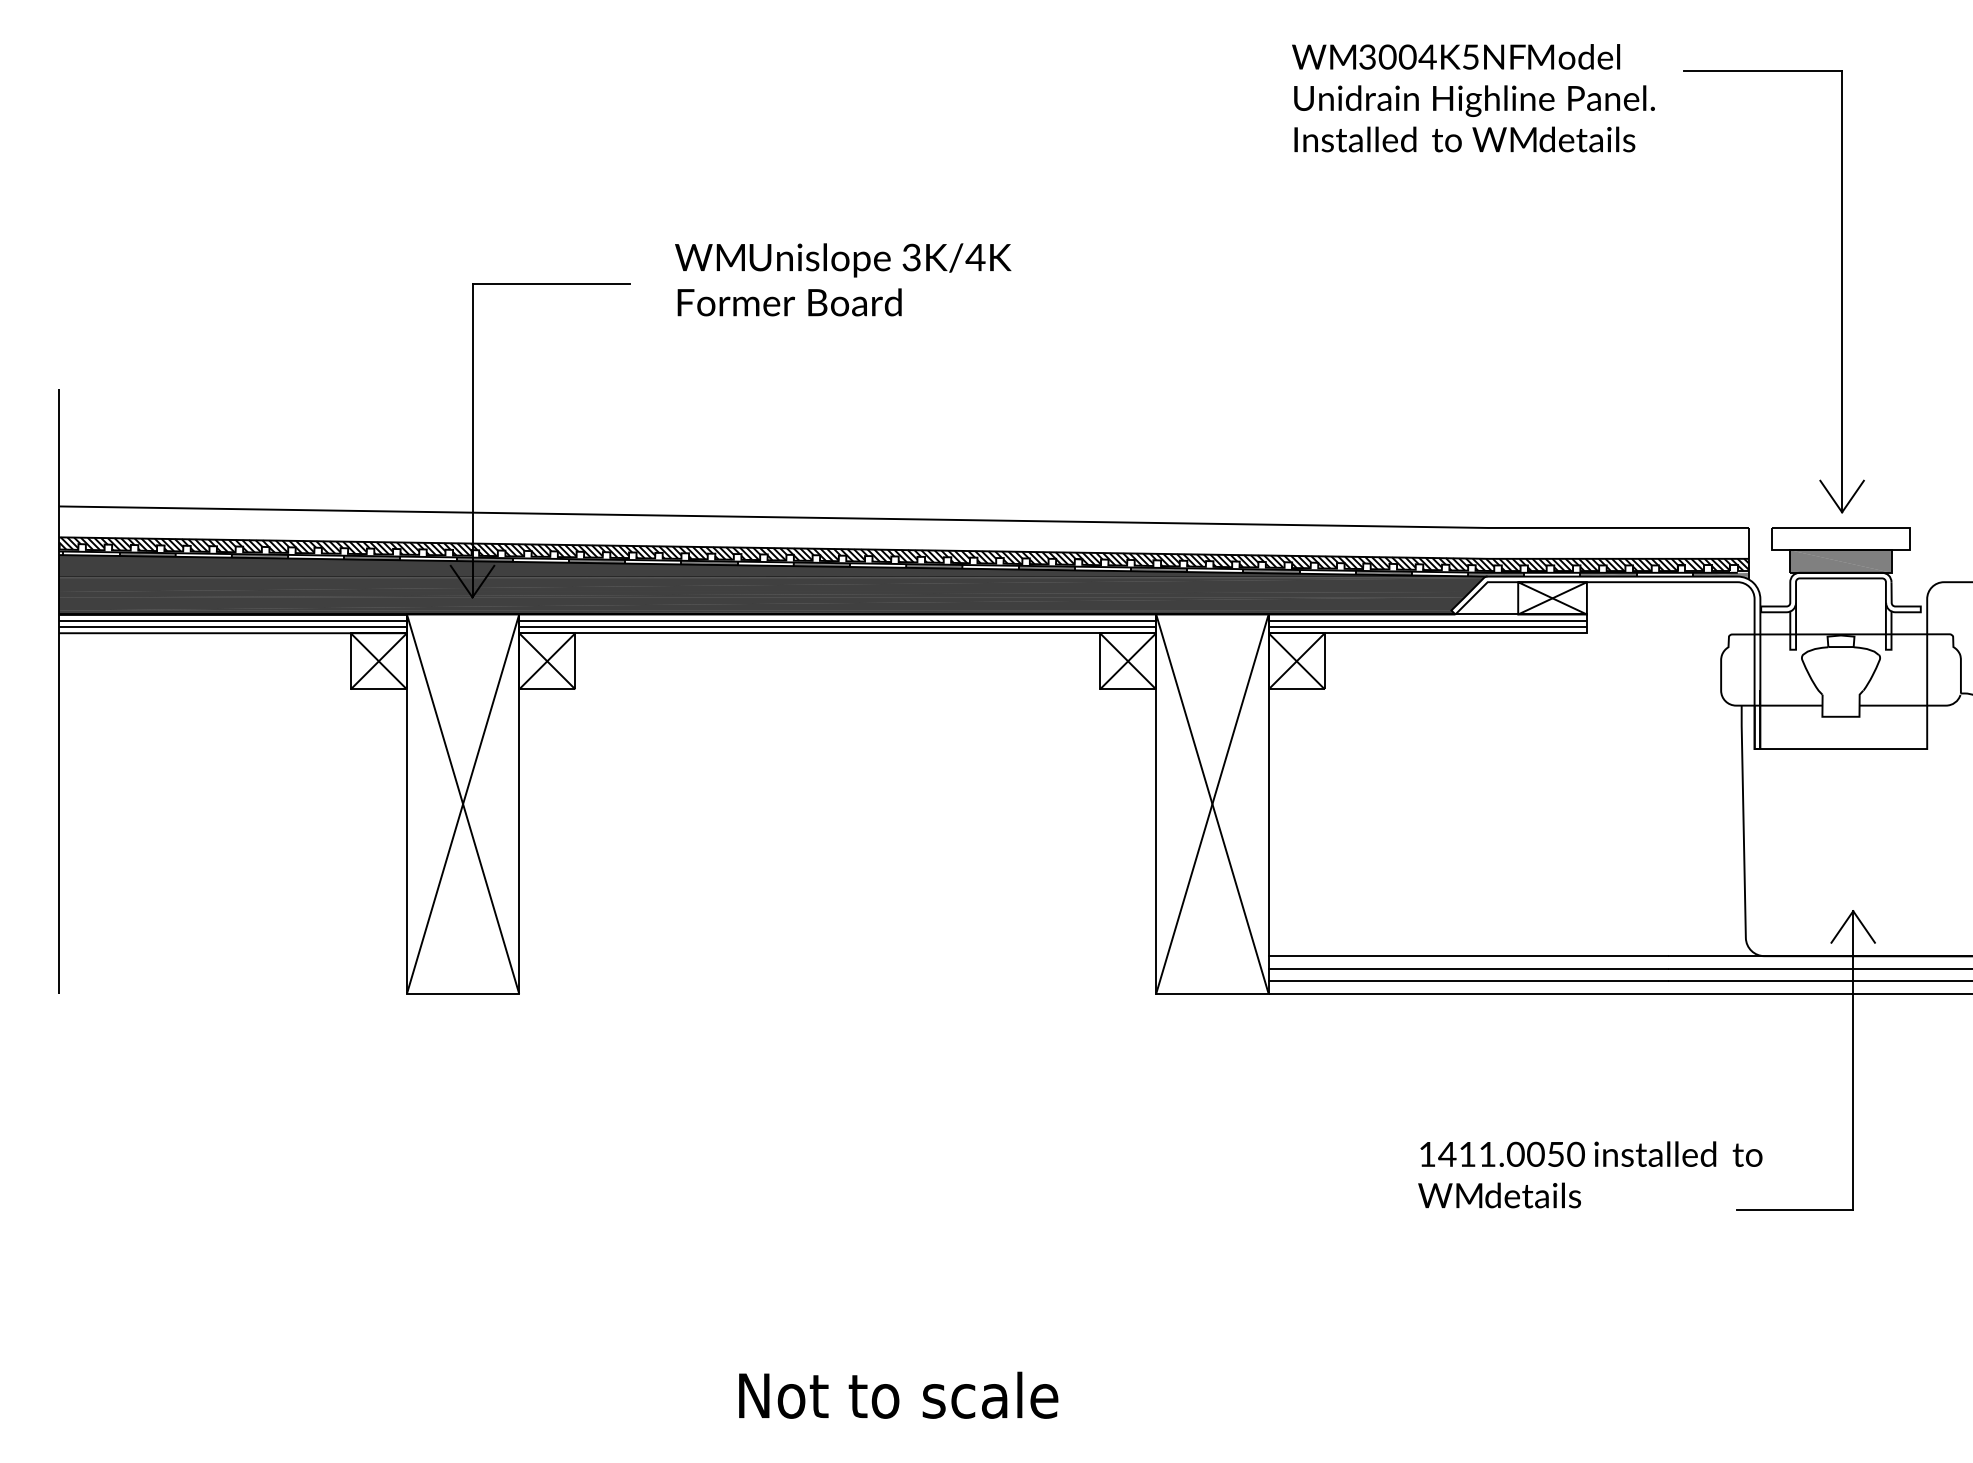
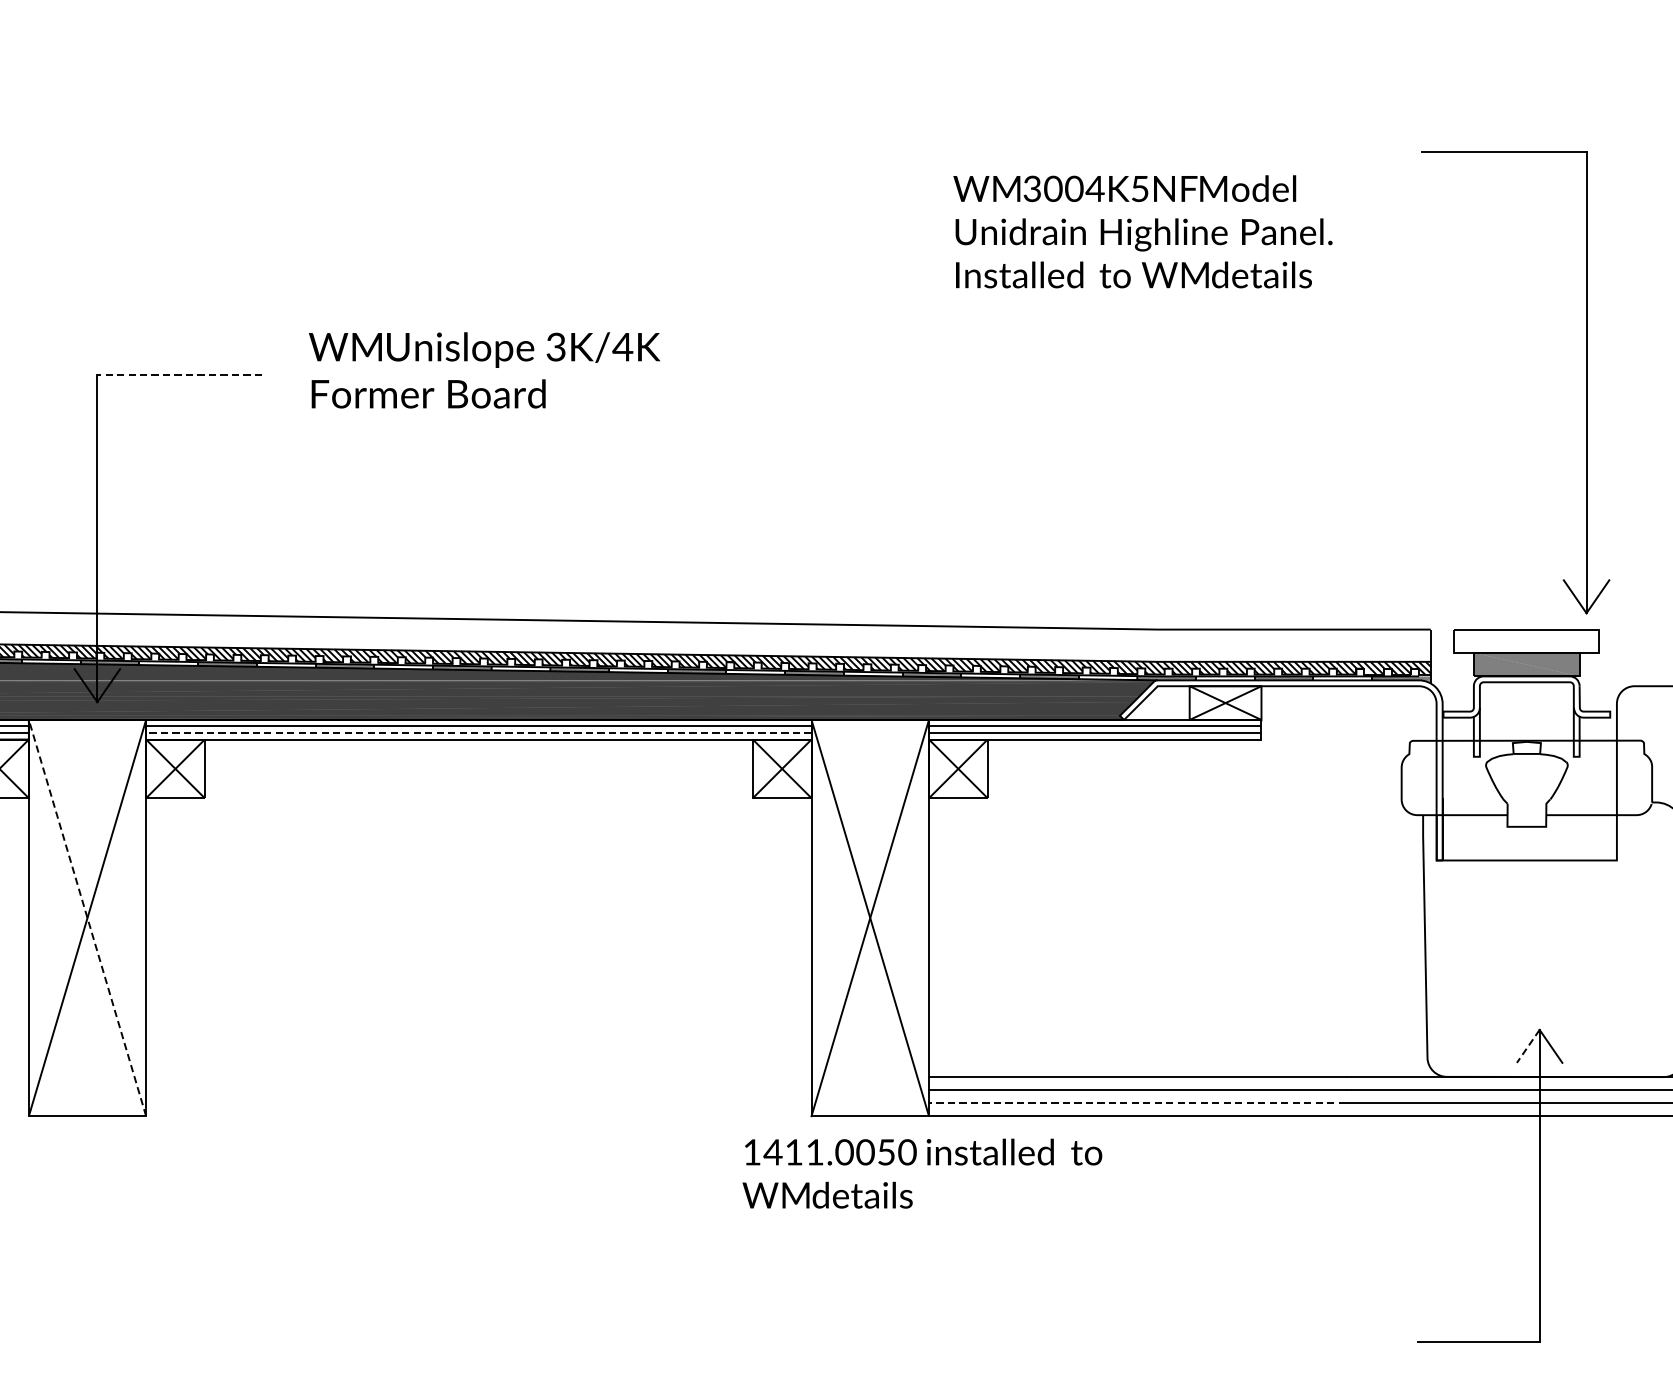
text: (1473, 98) -> (1142, 232), moved
line: (551, 284) -> (179, 375), solid -> dashed
part: (1841, 291) -> (1585, 382), moved
line: (837, 627) -> (478, 733), solid -> dashed
line: (463, 804) -> (87, 918), solid -> dashed
line: (1842, 927) -> (1528, 1046), solid -> dashed
line: (1468, 981) -> (1137, 1103), solid -> dashed
text: (1590, 1174) -> (922, 1173), moved

